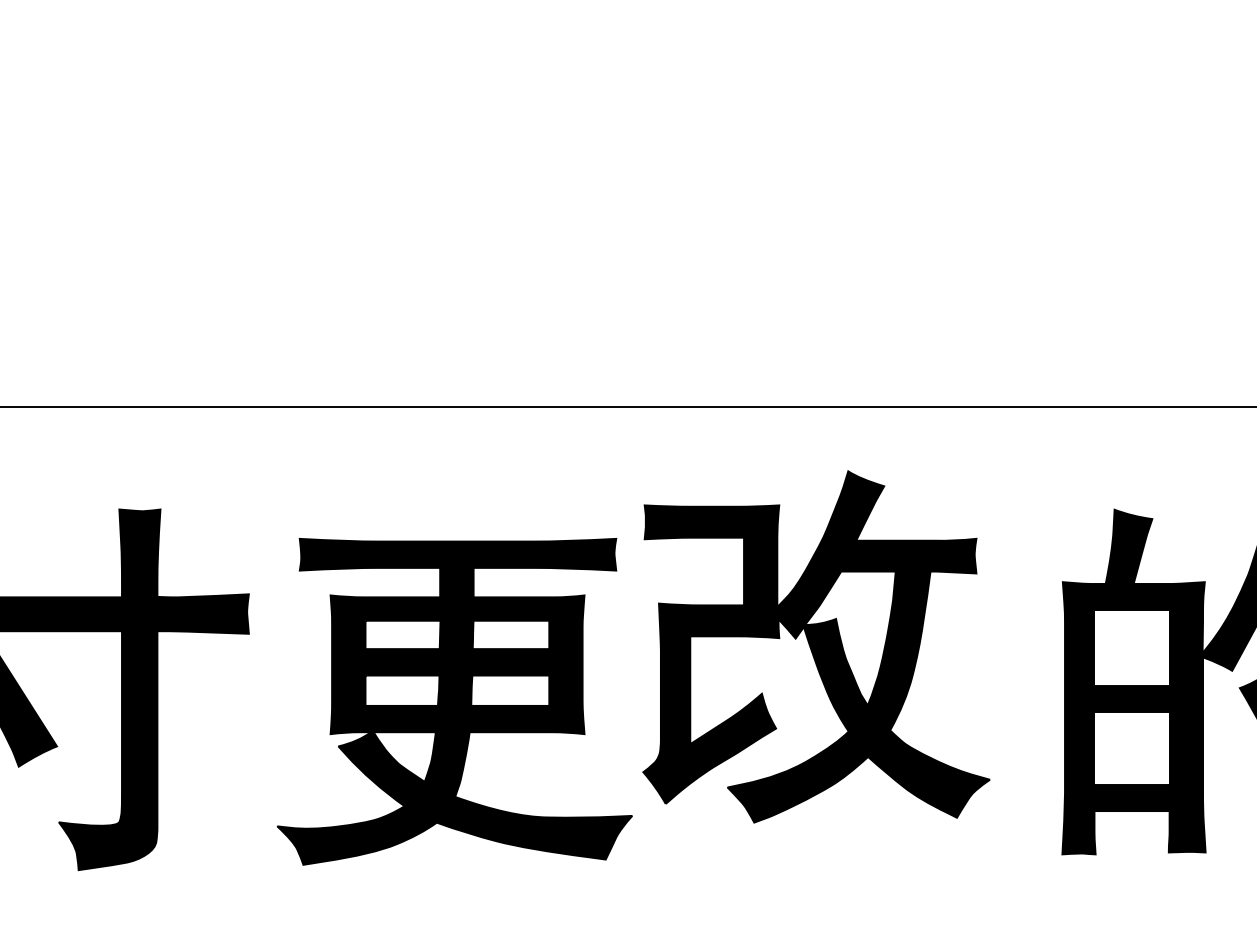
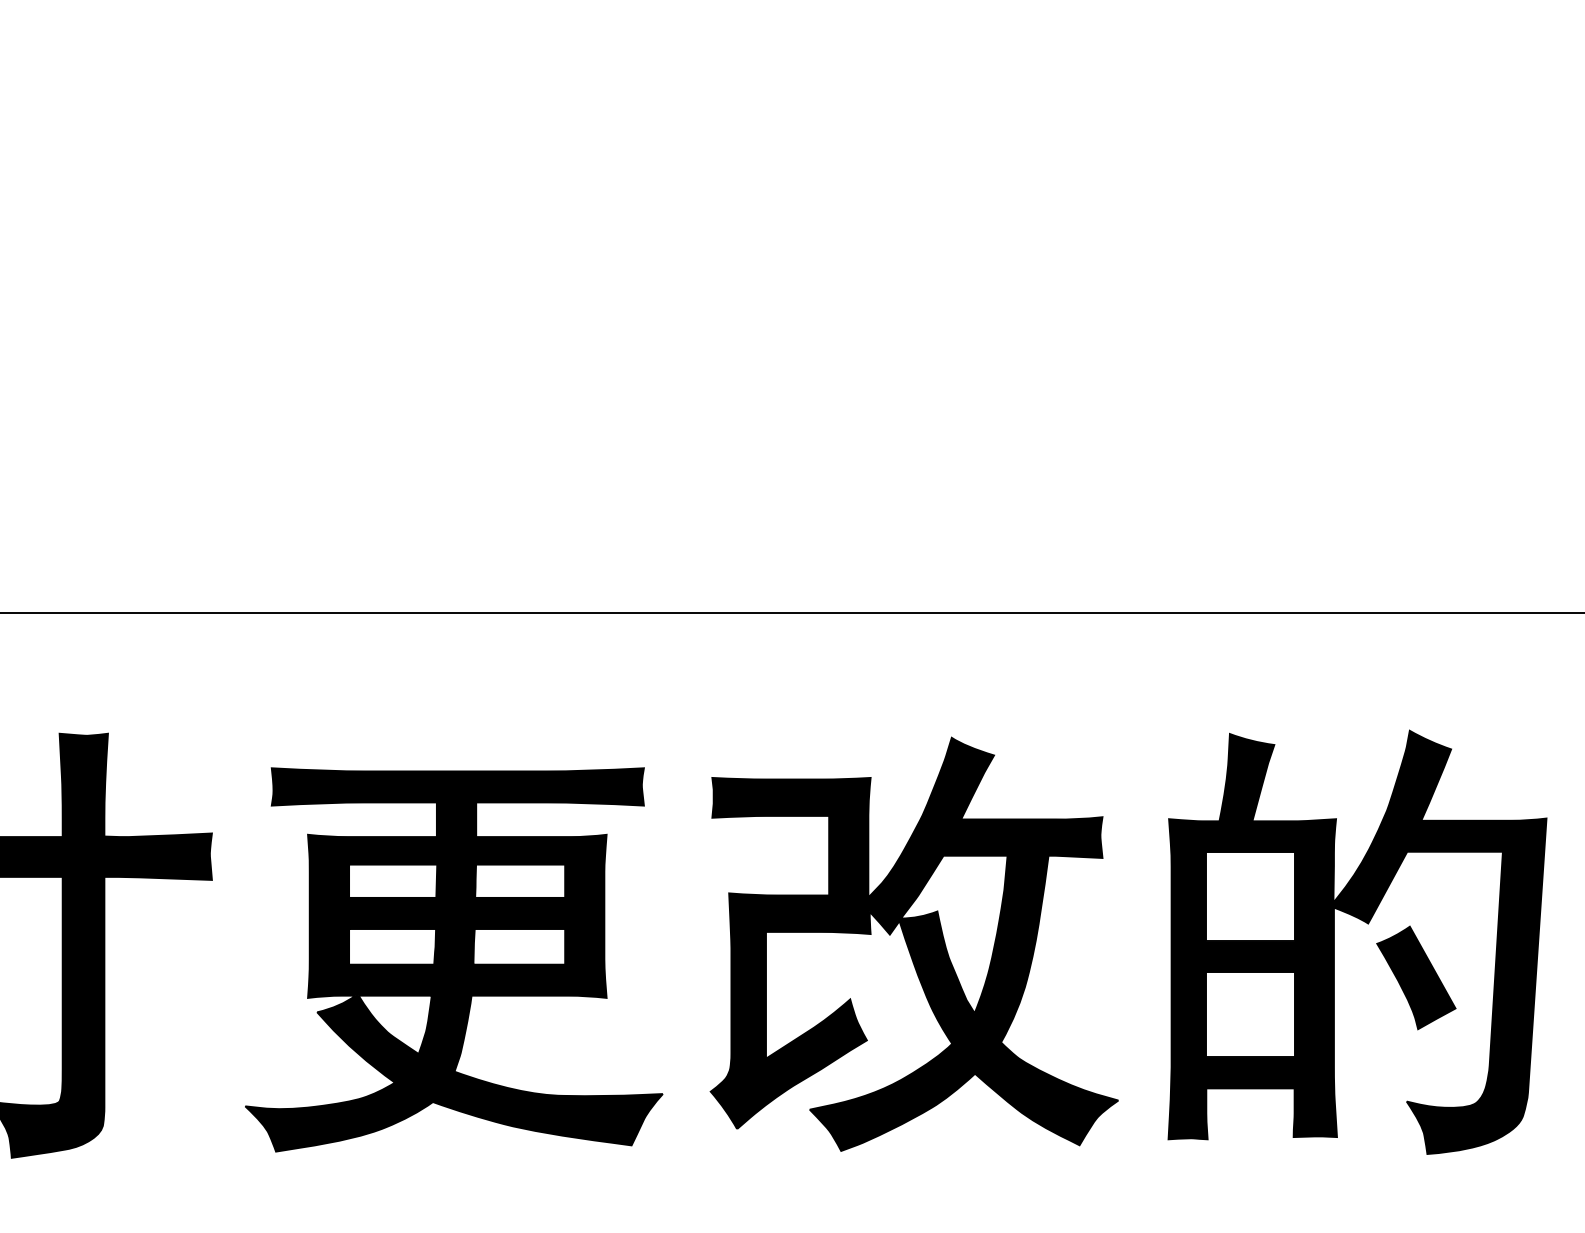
part: (815, 646) -> (913, 943), moved

